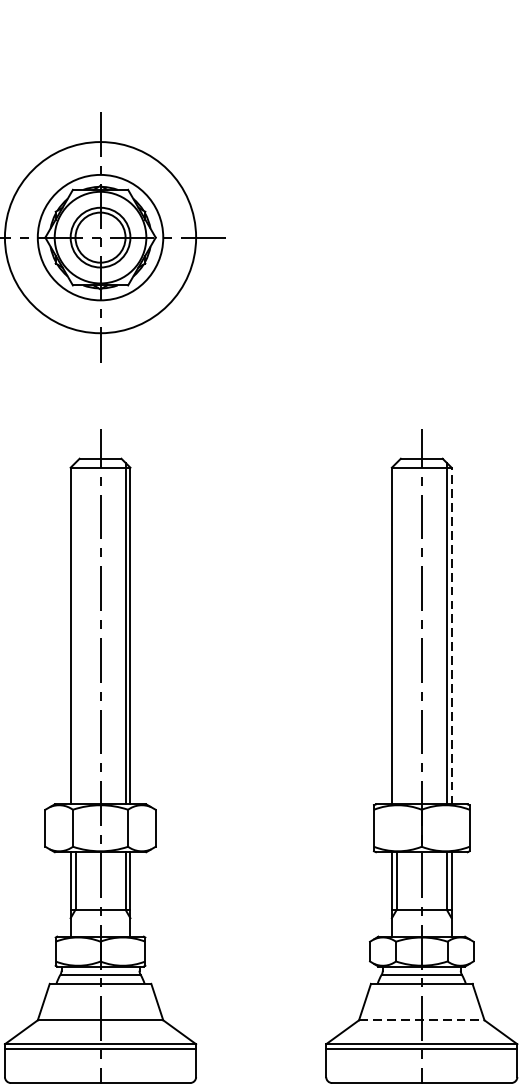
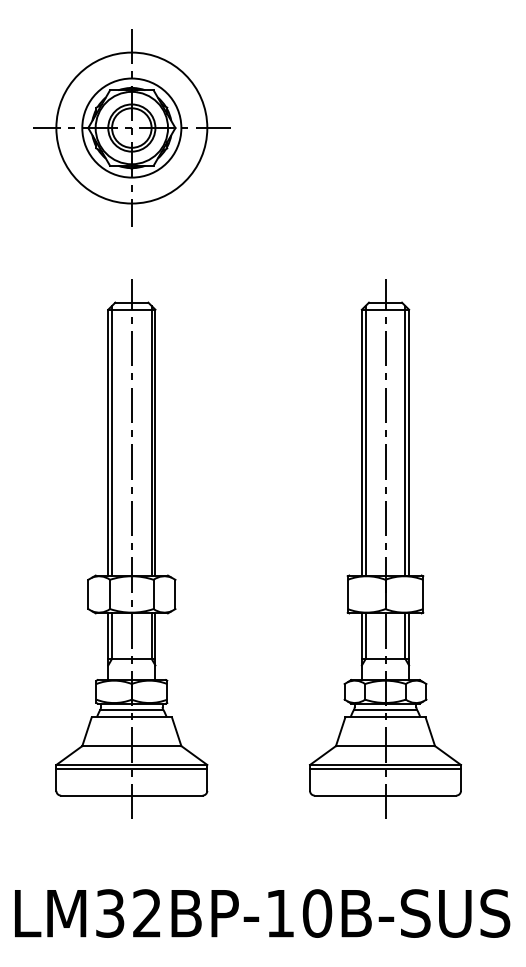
line: (76, 633) -> (112, 440), added
line: (396, 633) -> (365, 440), added
line: (452, 635) -> (409, 442), dashed -> solid
line: (421, 1020) -> (385, 746), dashed -> solid

